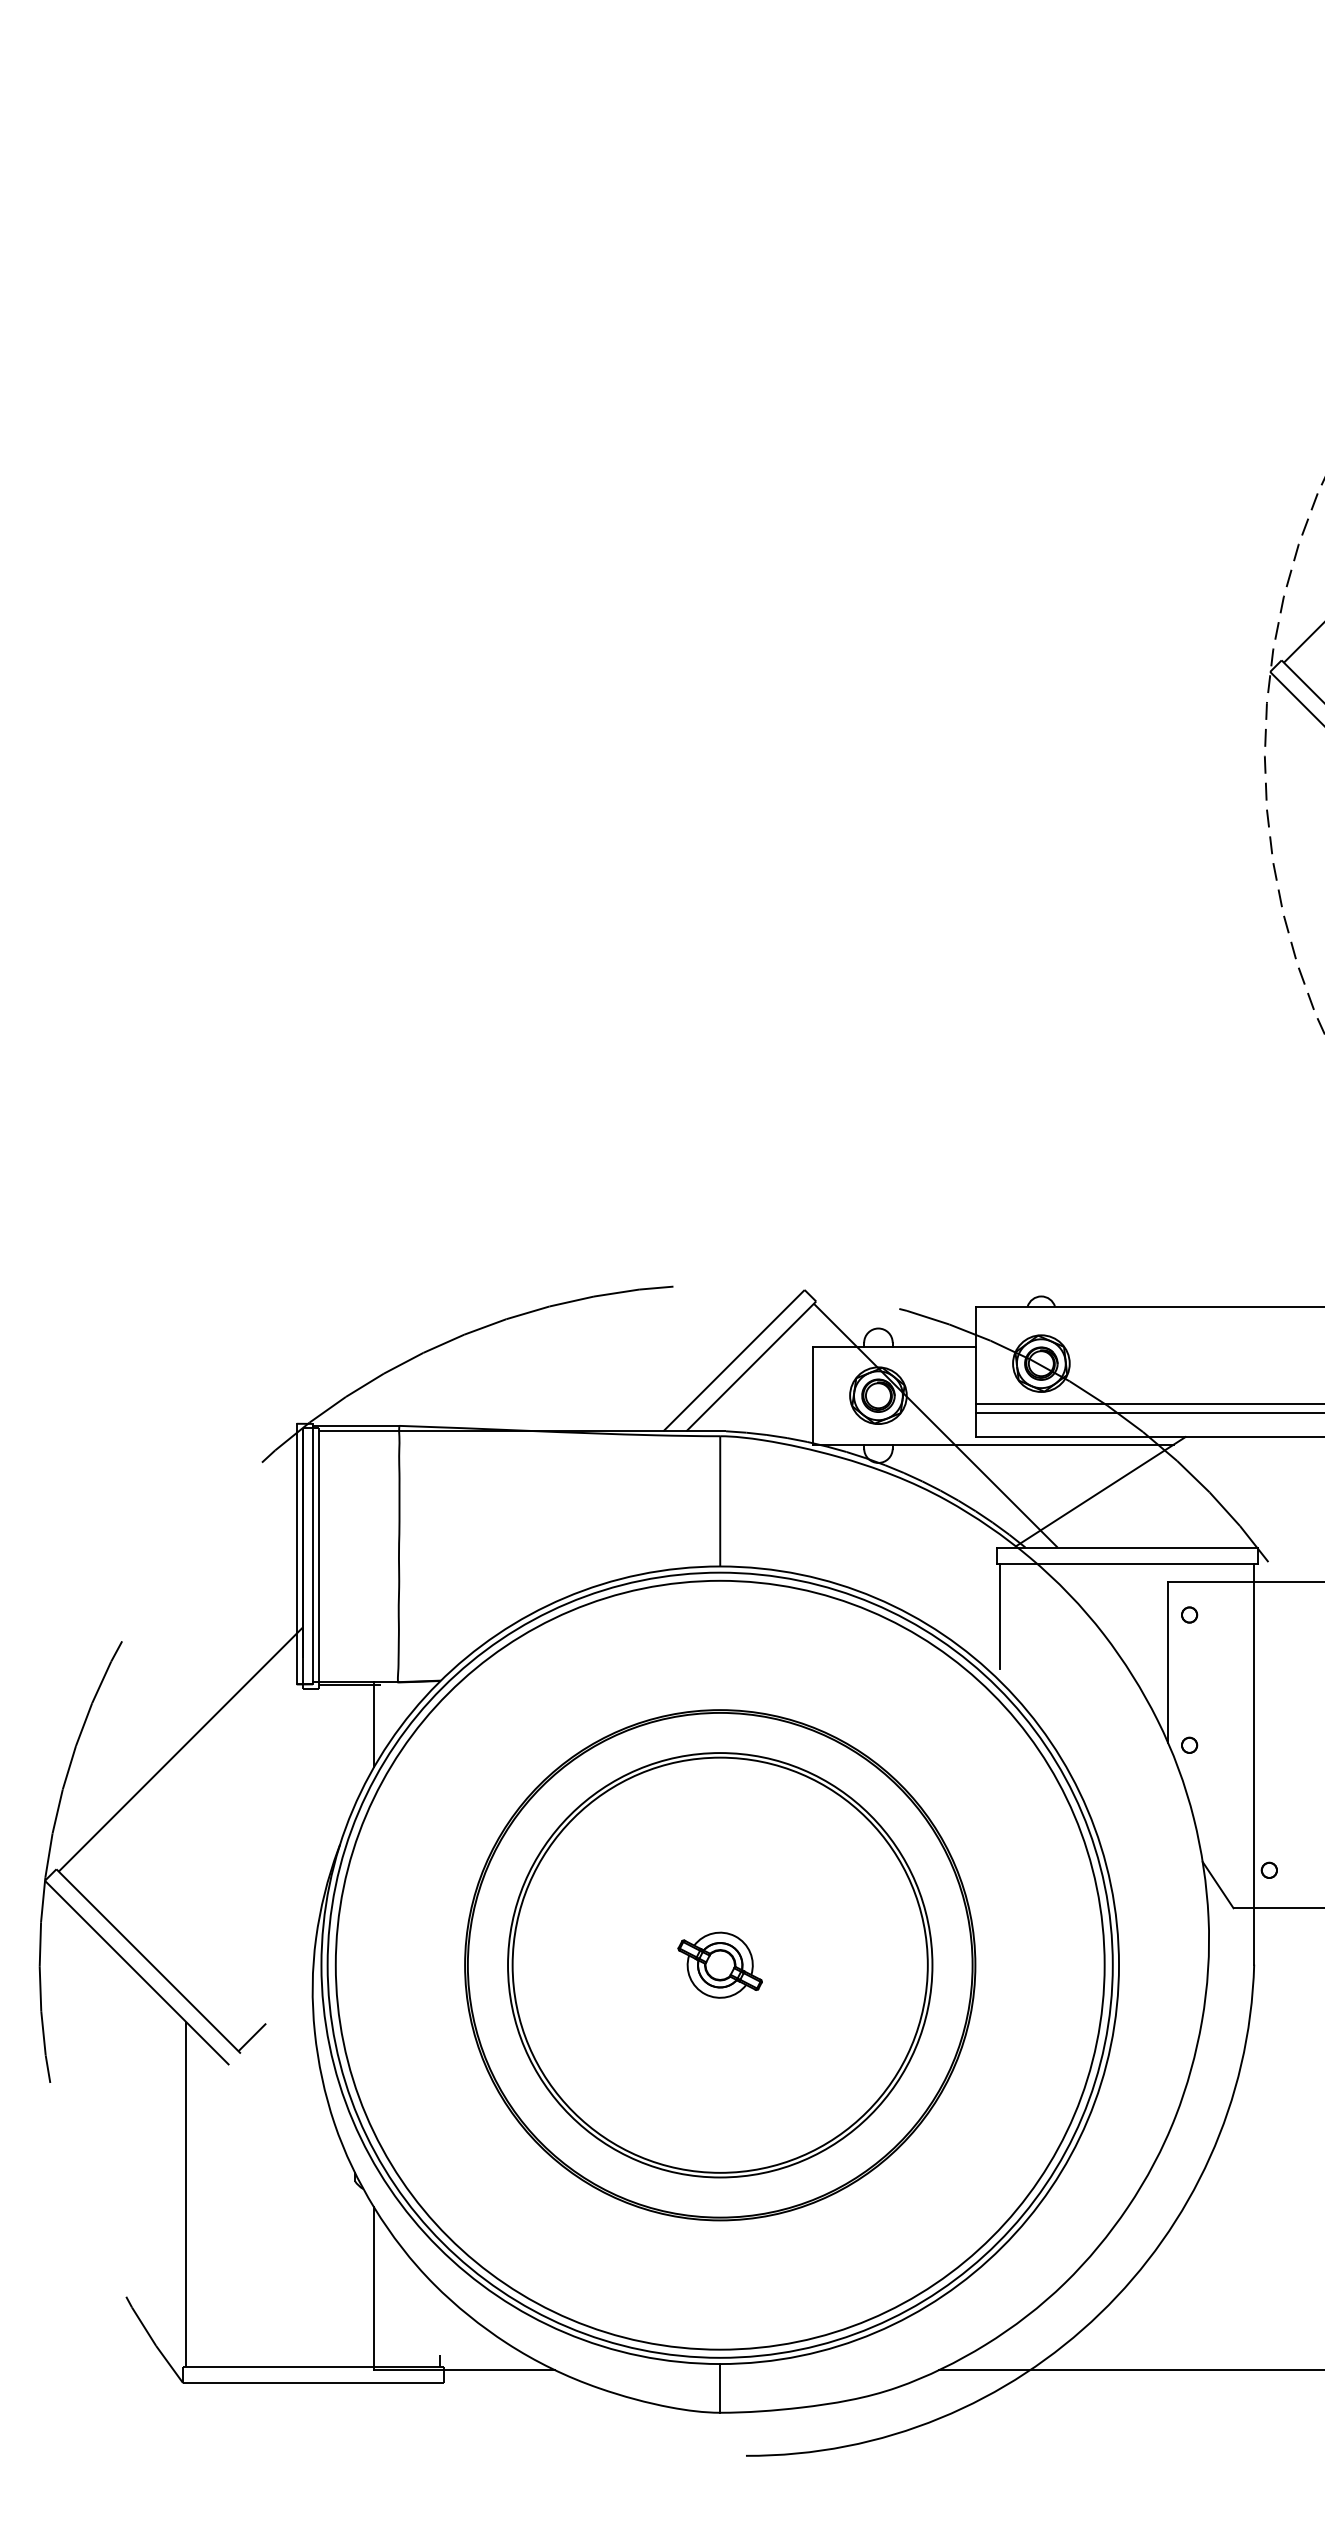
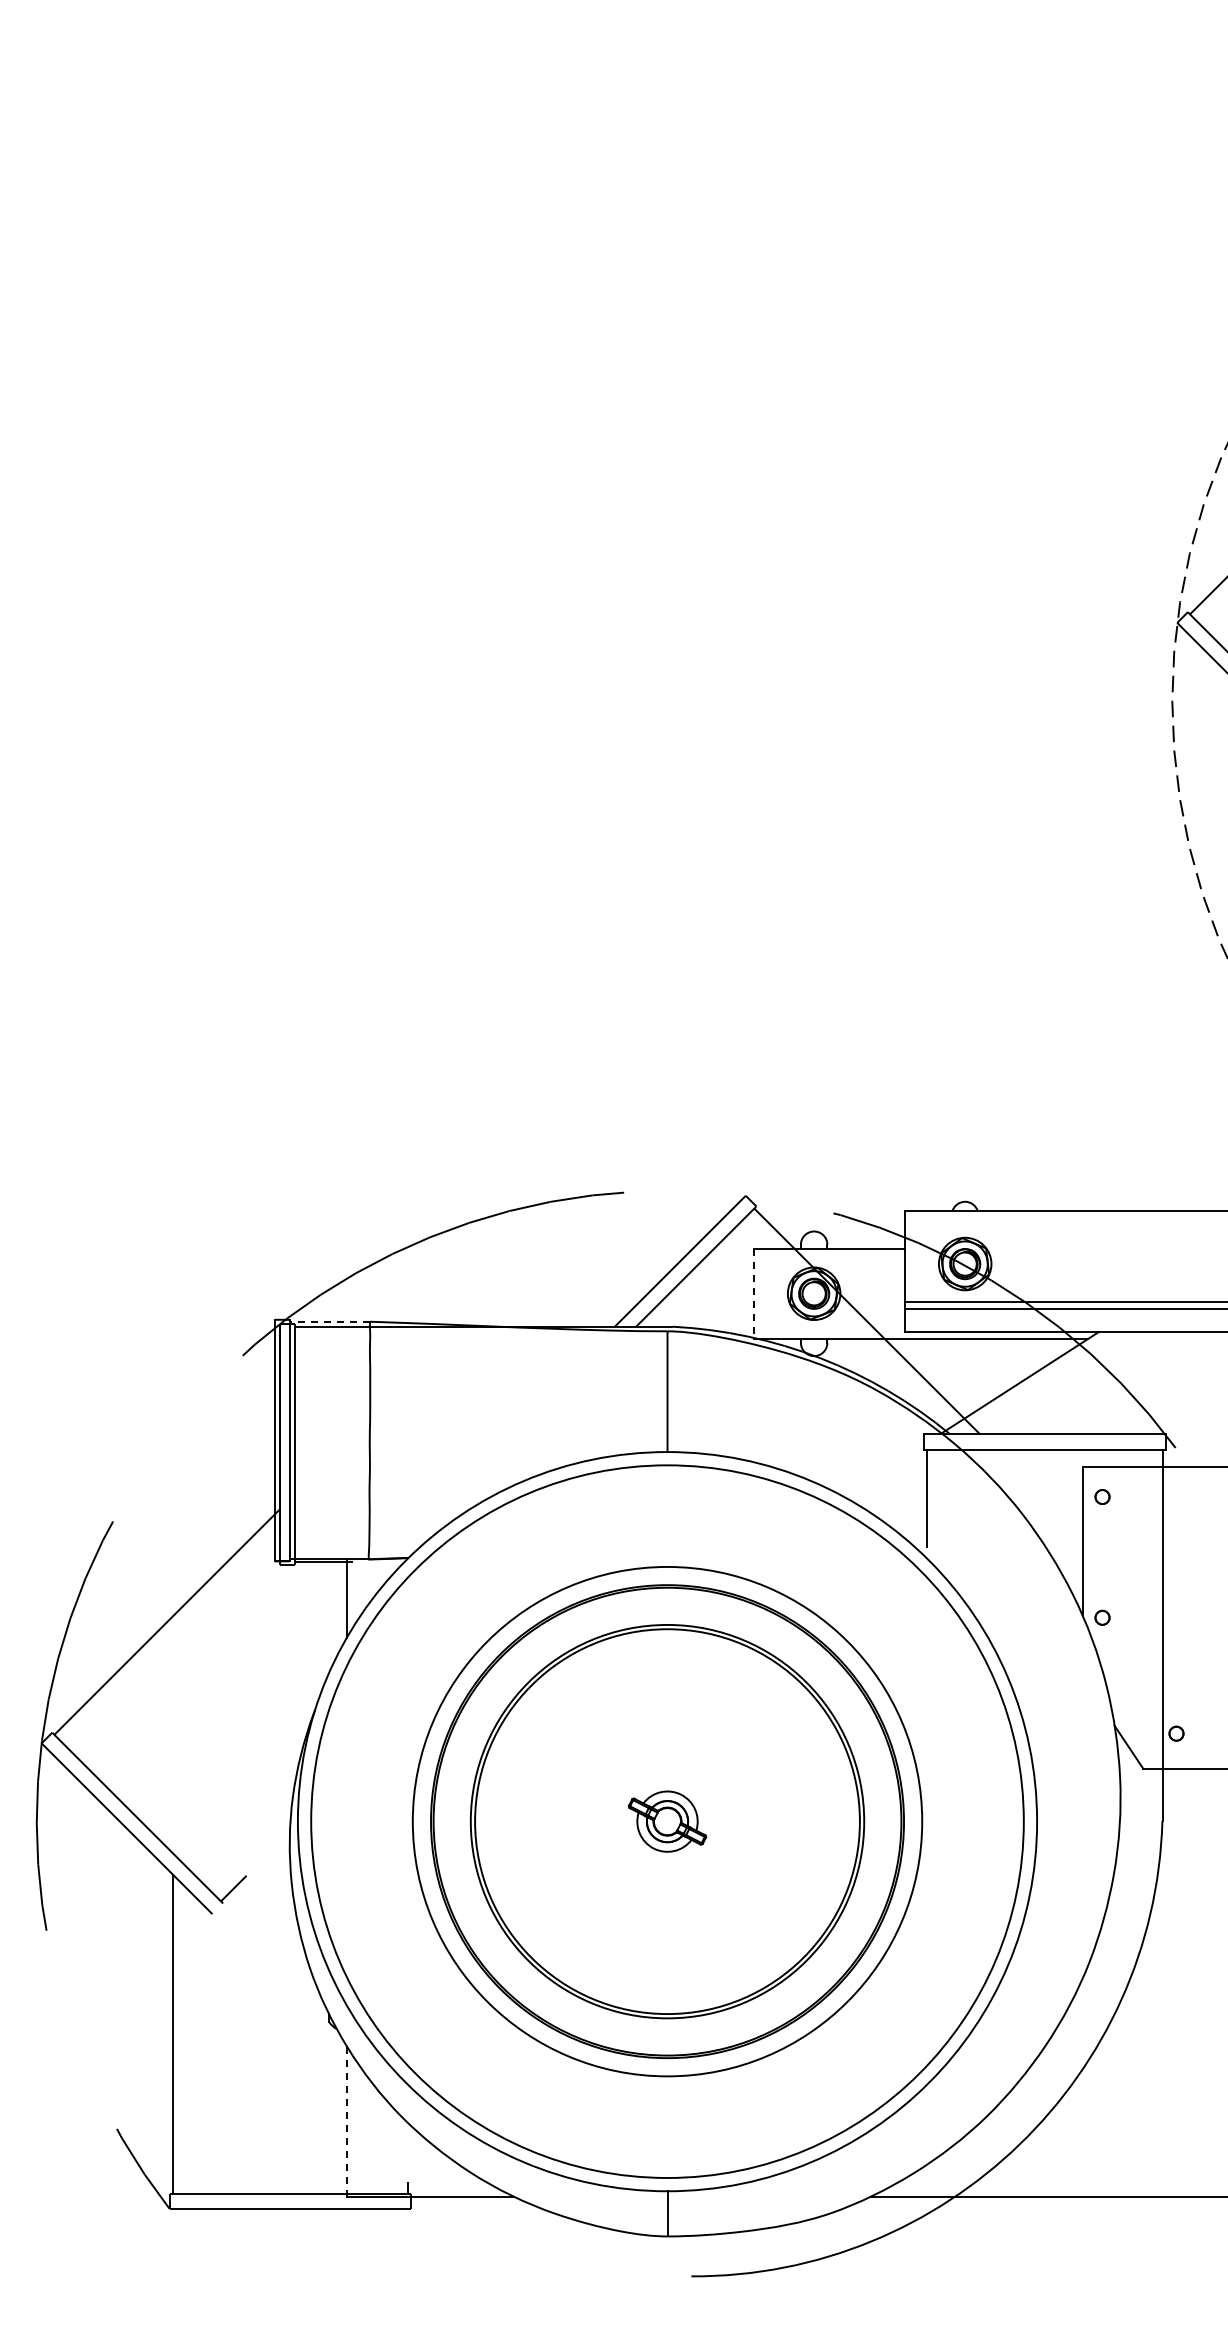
line: (813, 1396) -> (753, 1294), solid -> dashed
line: (355, 1425) -> (329, 1321), solid -> dashed
circle: (720, 1965) -> (667, 1821), size x0.7
line: (373, 2288) -> (346, 2121), solid -> dashed

